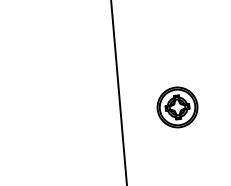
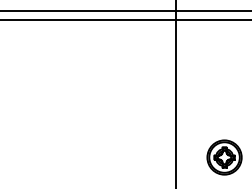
part: (177, 107) -> (224, 157), moved

